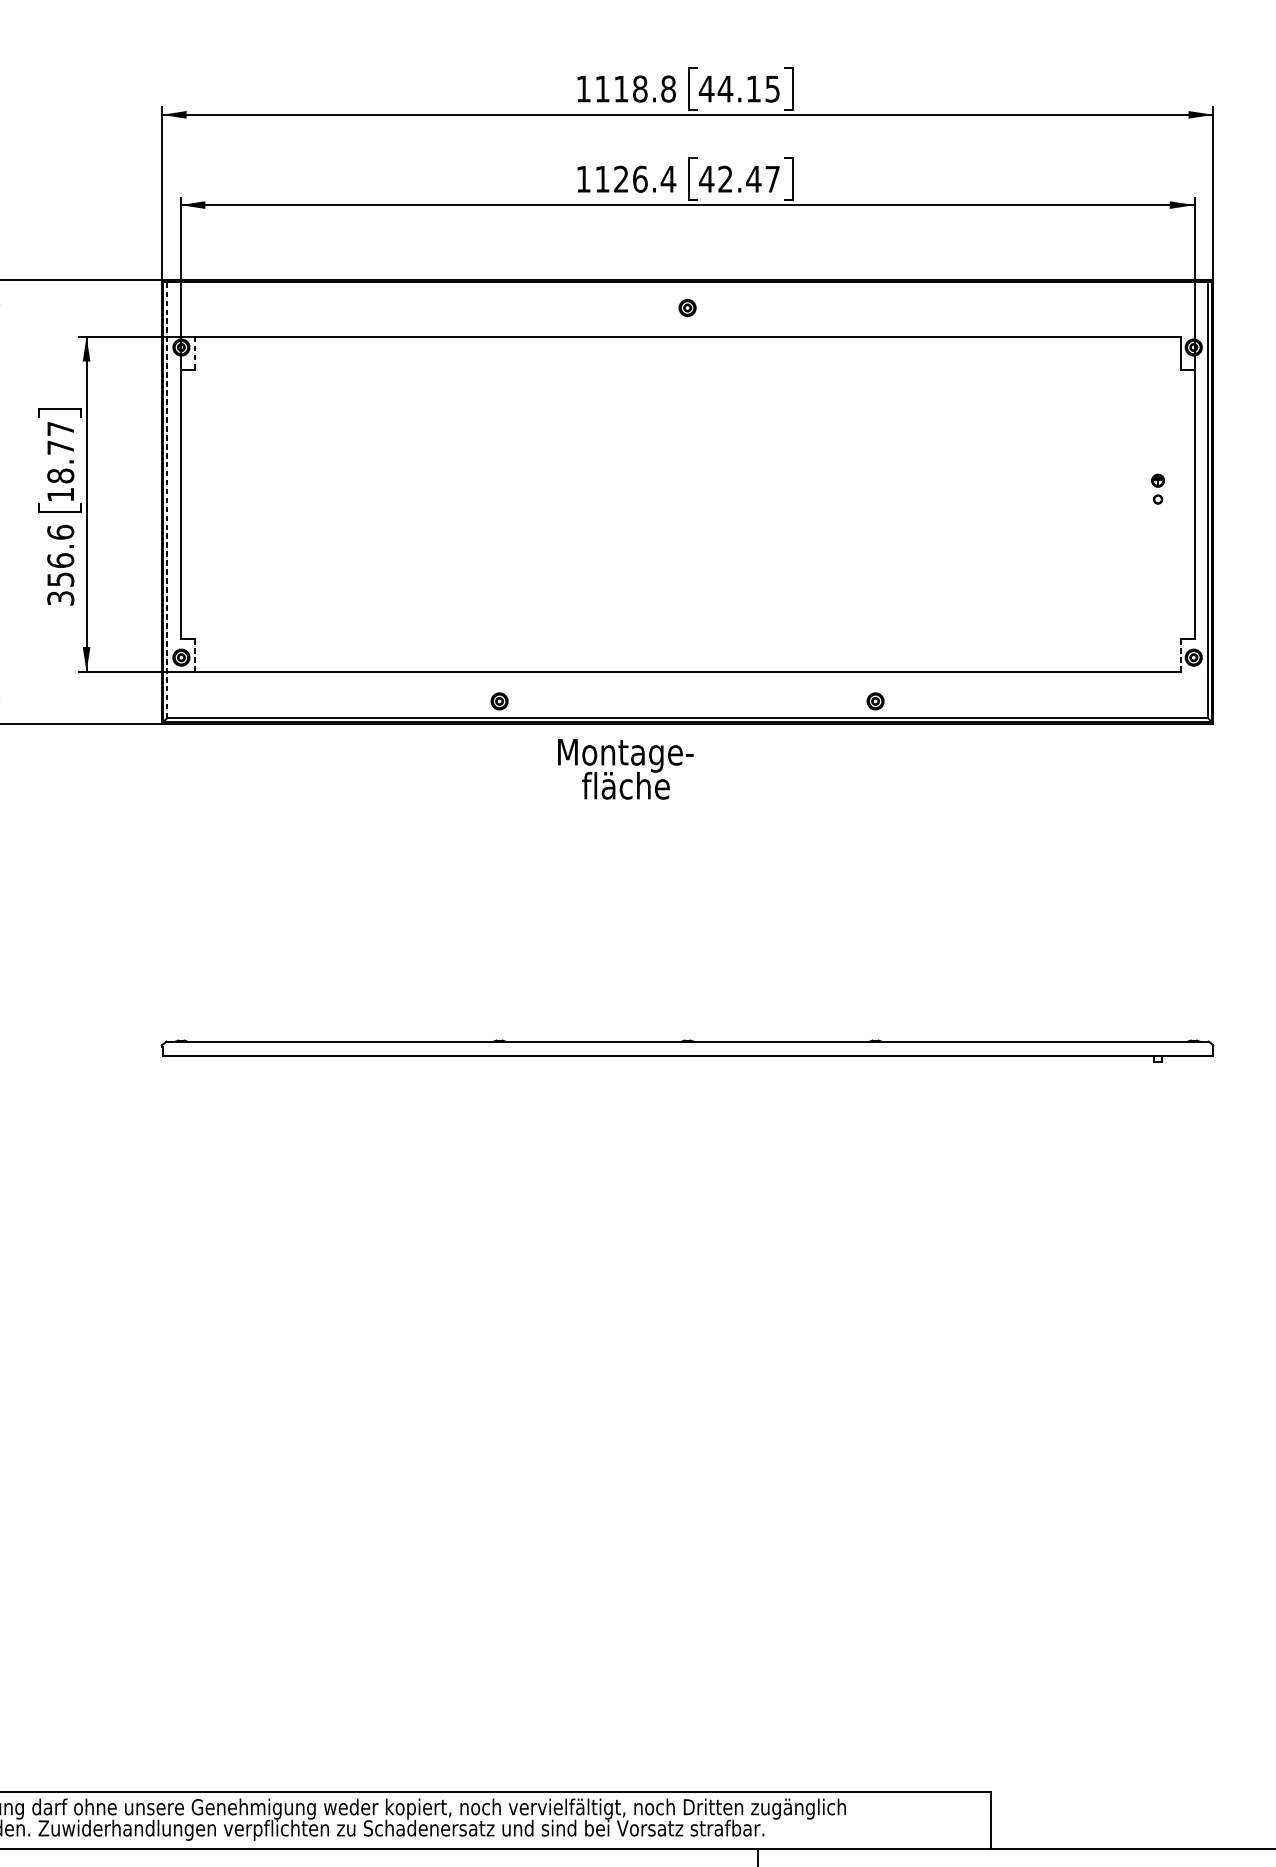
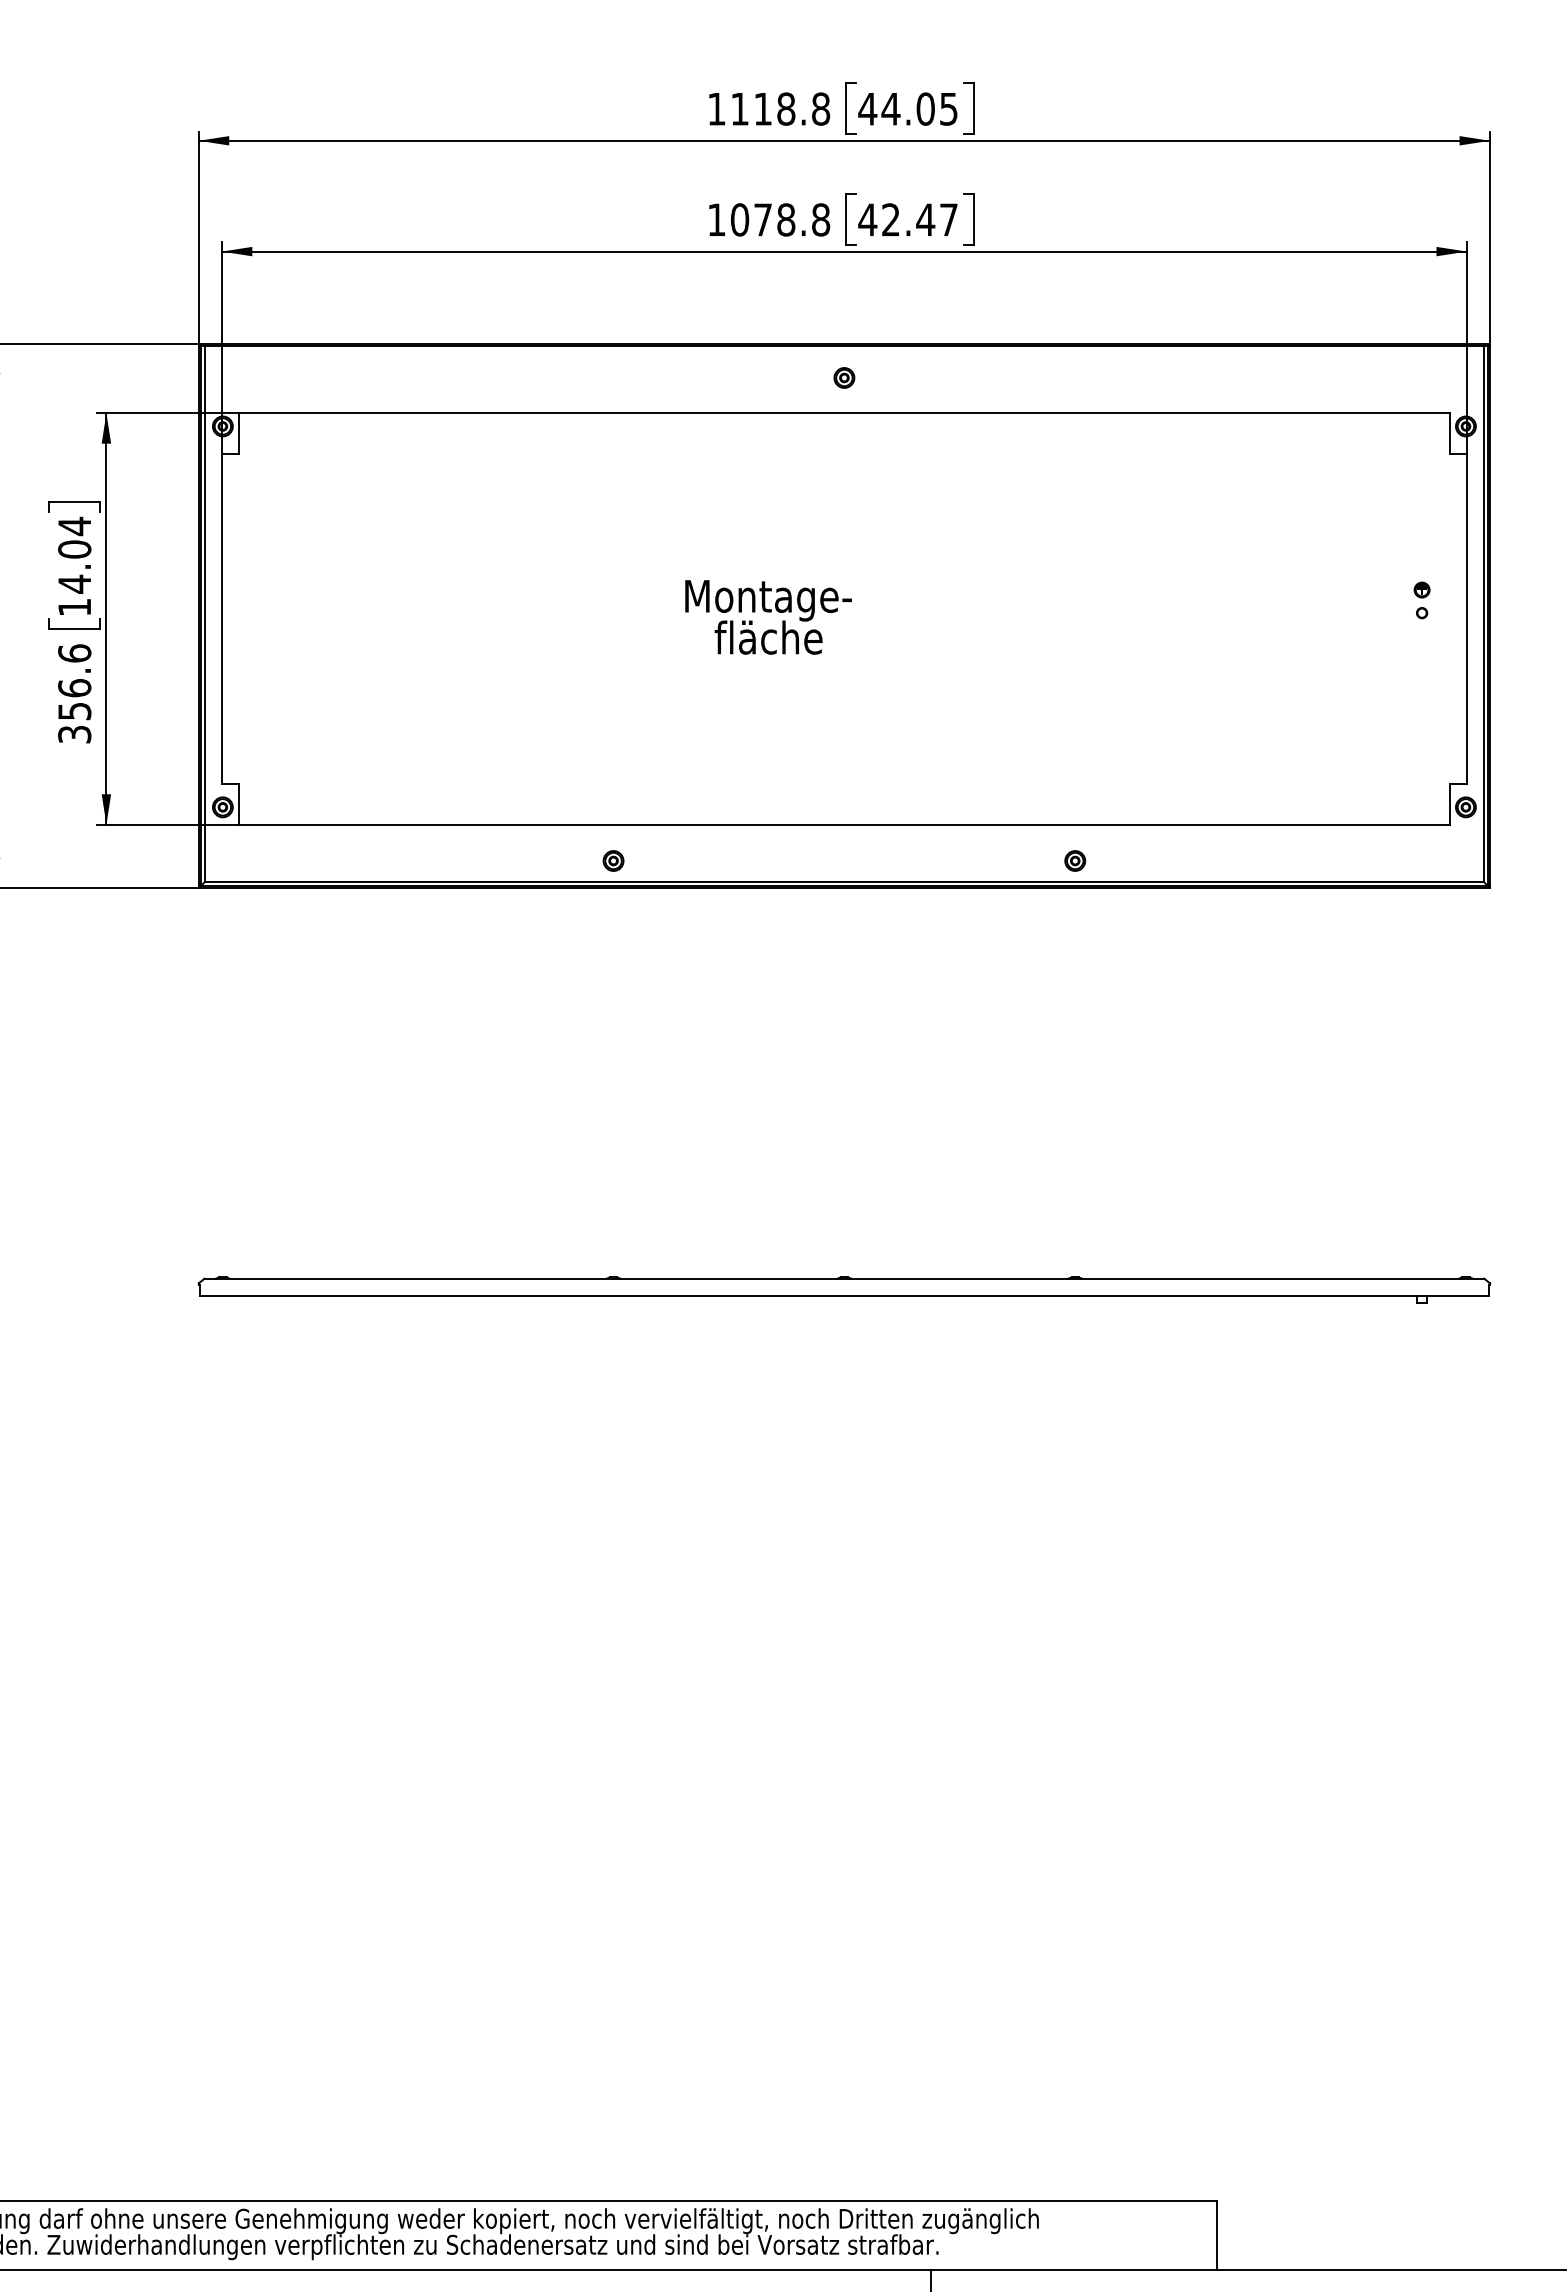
text: (753, 88) -> (925, 108), 44.15 -> 44.05
text: (635, 178) -> (780, 219), 1126.4 -> 1078.8
line: (194, 353) -> (239, 433), dashed -> solid
text: (60, 451) -> (74, 554), 18.77 -> 14.04
line: (167, 499) -> (205, 613), dashed -> solid
line: (1180, 655) -> (1449, 804), dashed -> solid
line: (194, 656) -> (239, 805), dashed -> solid
text: (625, 769) -> (768, 617), moved

